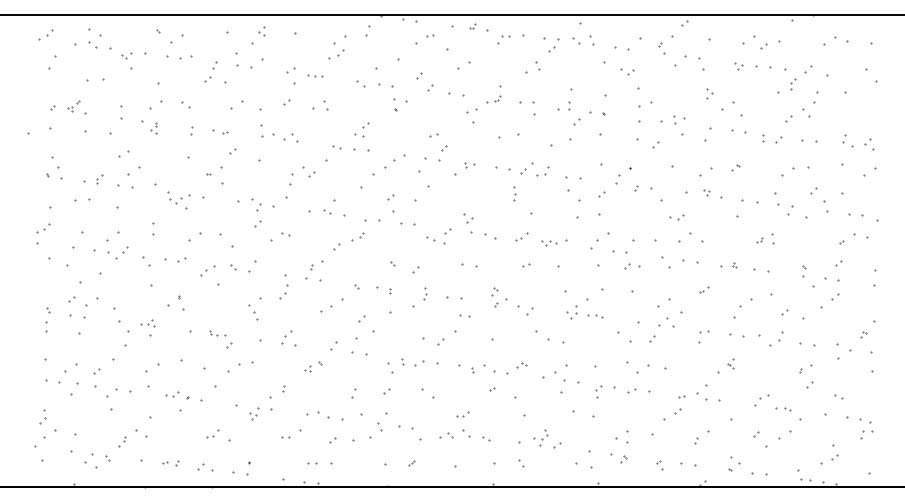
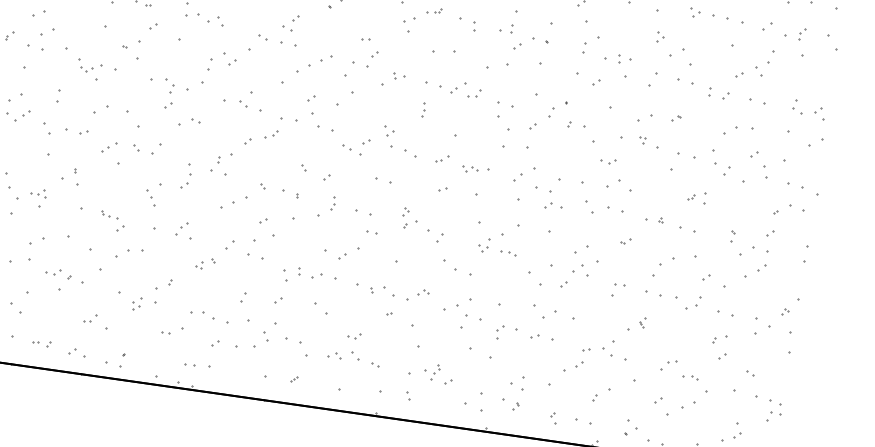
part: (793, 84) -> (802, 34), moved
part: (533, 108) -> (473, 26), size x0.62
part: (640, 113) -> (585, 47), size x0.62
part: (514, 193) -> (423, 109), moved

